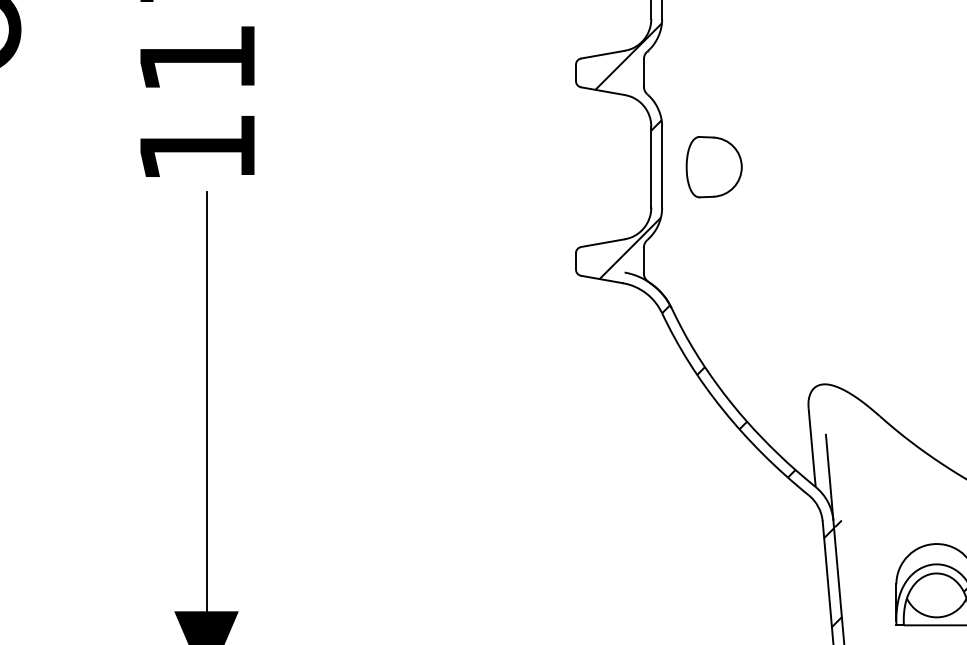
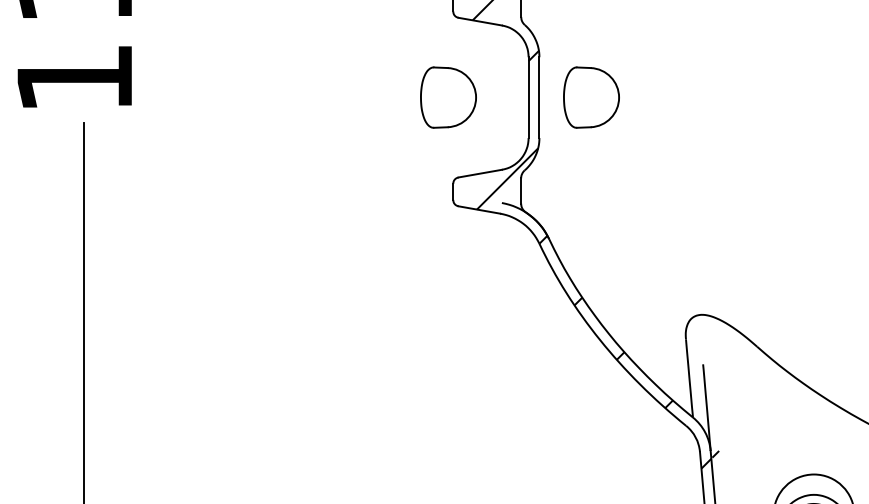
part: (570, 167) -> (447, 97), added

